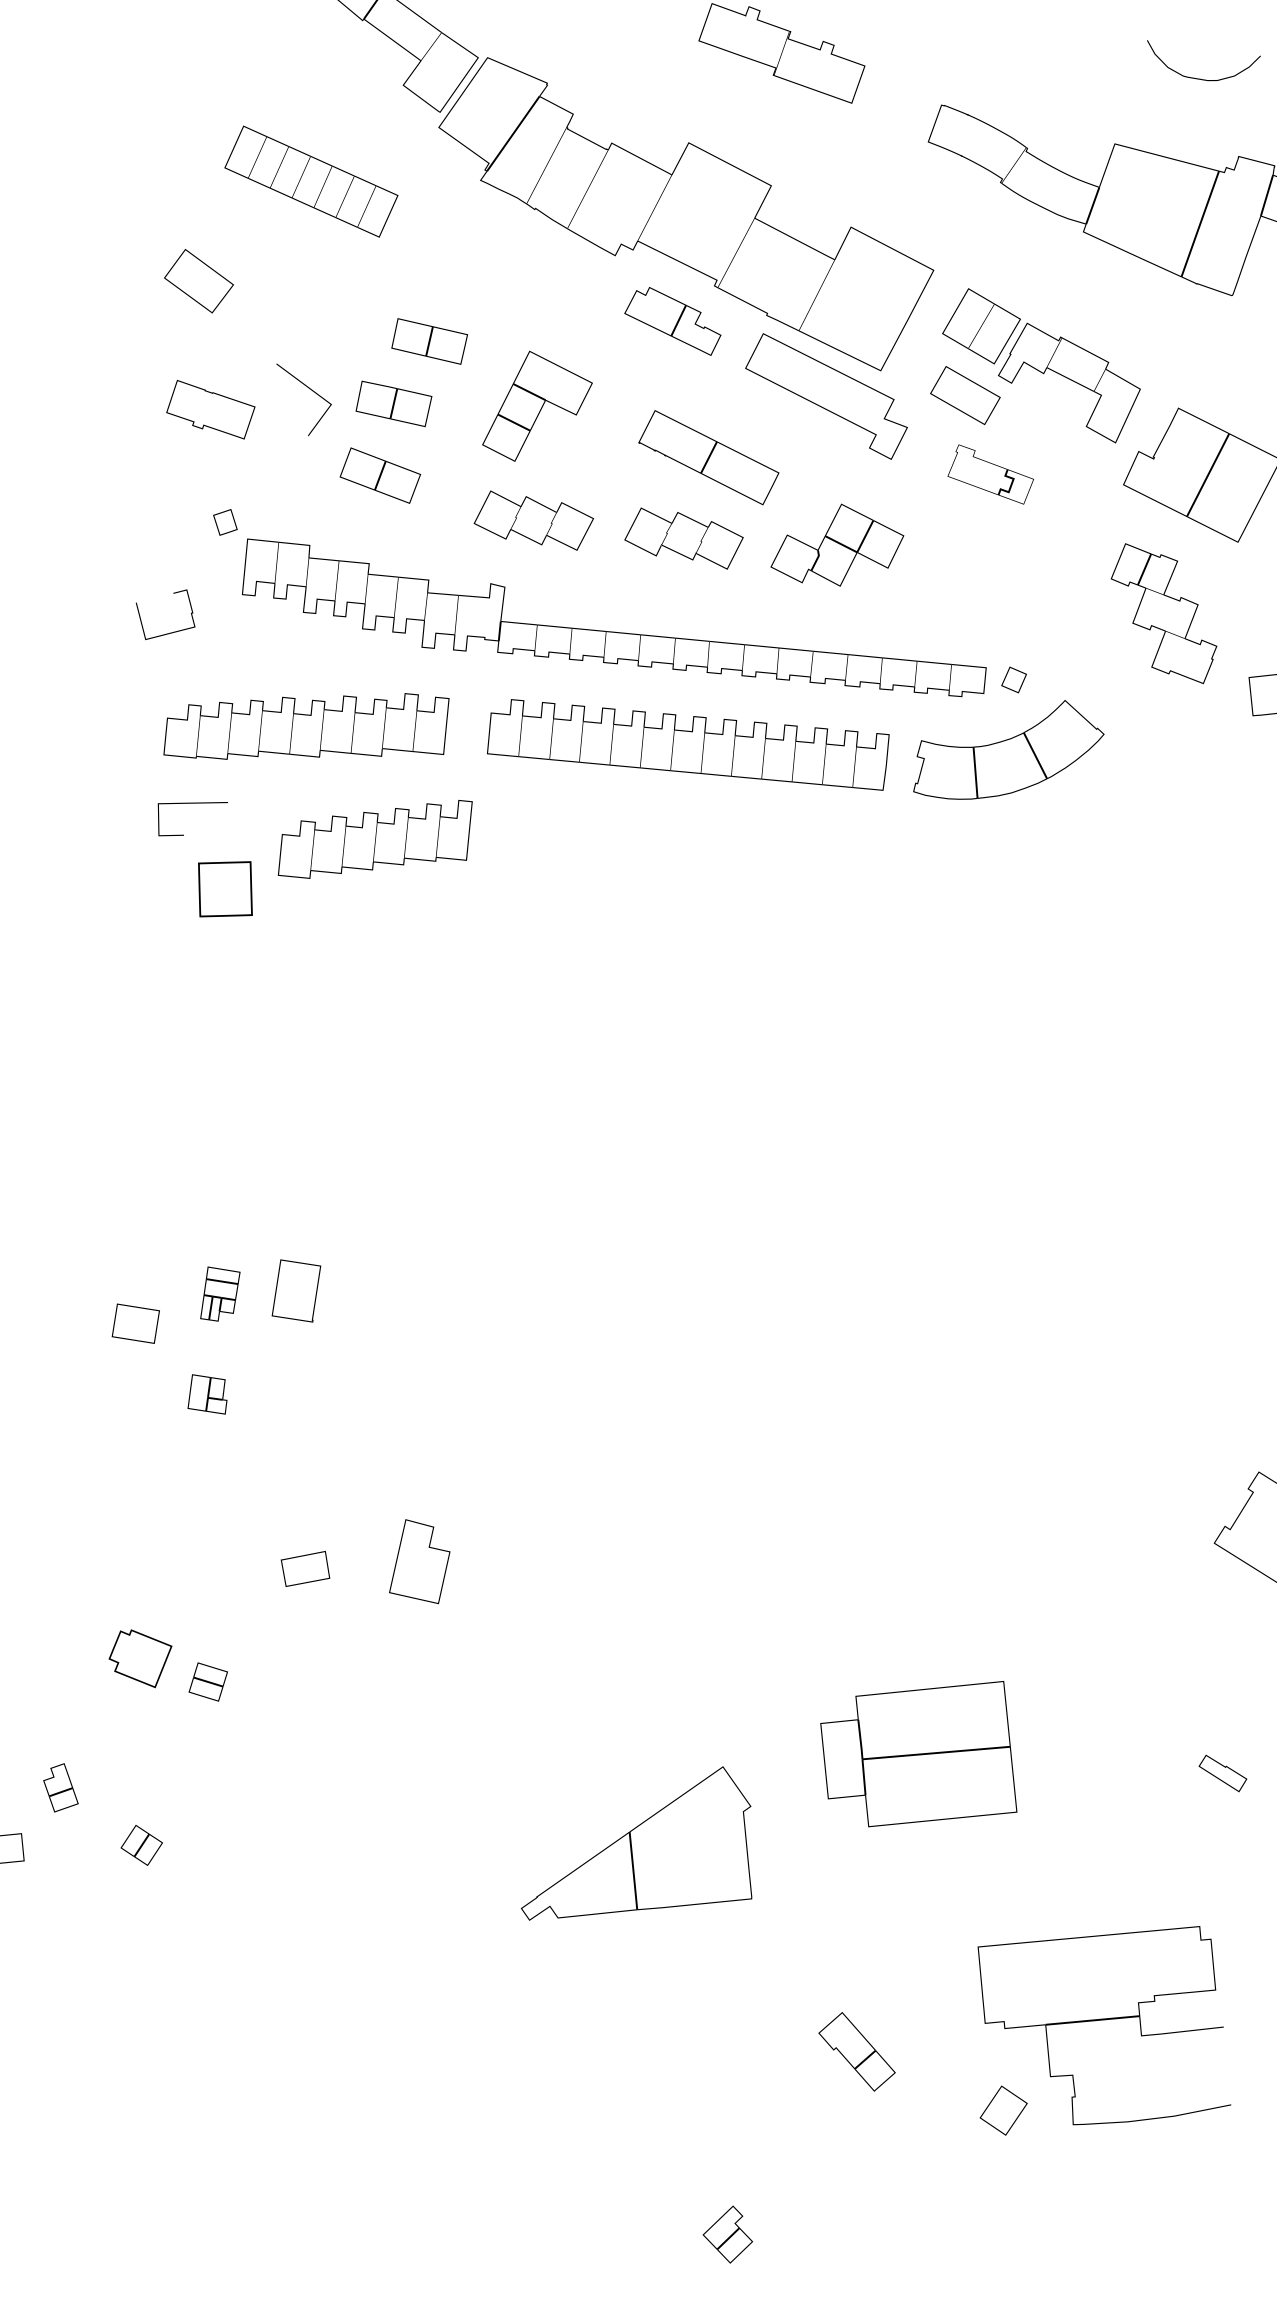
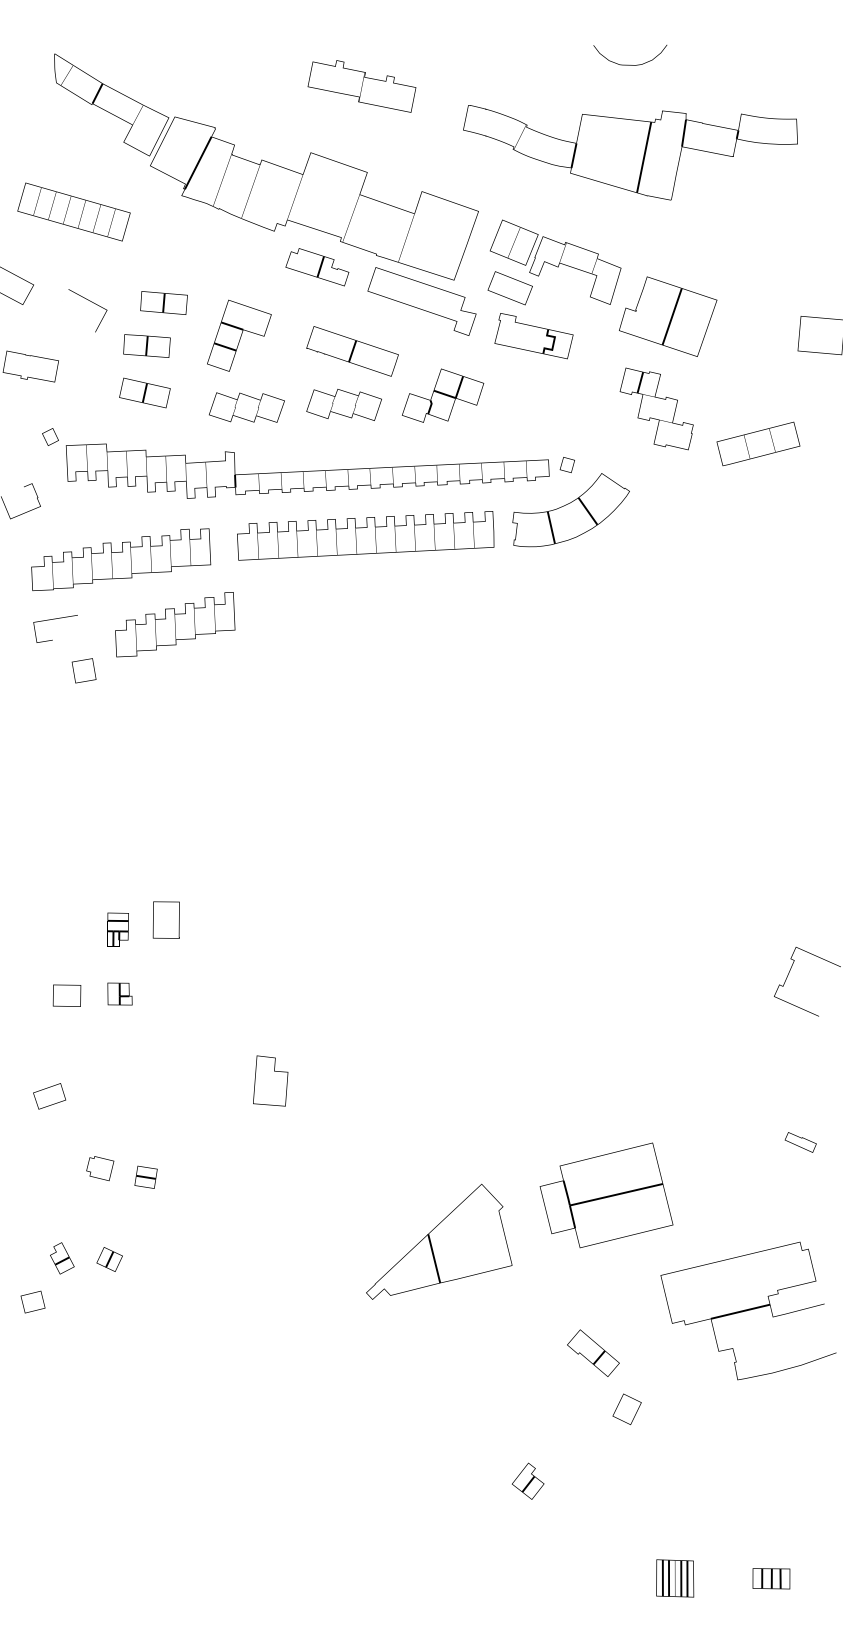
part: (308, 389) -> (91, 302), moved
part: (990, 474) -> (533, 336), size x1.43
part: (224, 888) -> (83, 670), size x0.62
part: (135, 1323) -> (66, 995), moved
part: (305, 1569) -> (49, 1096), moved
part: (140, 1658) -> (100, 1168), size x0.71
part: (920, 1752) -> (606, 1195), moved
part: (141, 1845) -> (109, 1259), moved
part: (1002, 2109) -> (626, 1408), moved

